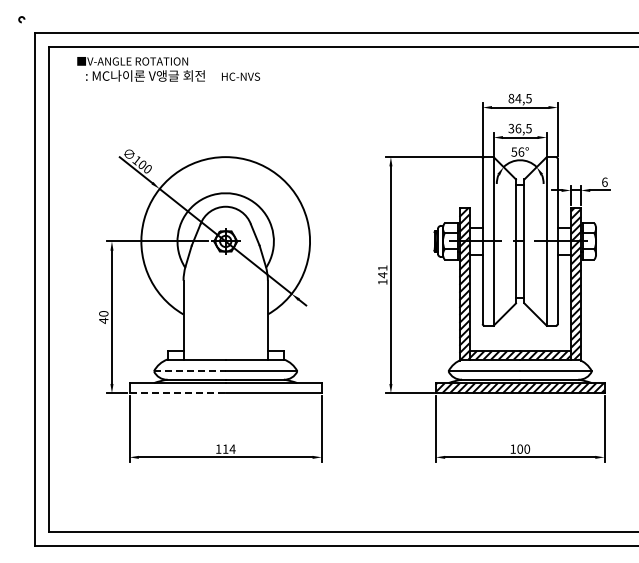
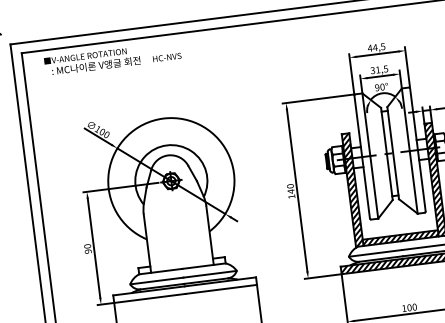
text: (511, 98) -> (370, 48), 84,5 -> 44,5
text: (518, 128) -> (378, 69), 36,5 -> 31,5
text: (517, 151) -> (379, 87), 56° -> 90°
text: (382, 267) -> (290, 185), 141 -> 140
text: (103, 320) -> (88, 251), 40 -> 90
line: (189, 371) -> (156, 281), dashed -> solid
line: (178, 393) -> (150, 298), dashed -> solid

